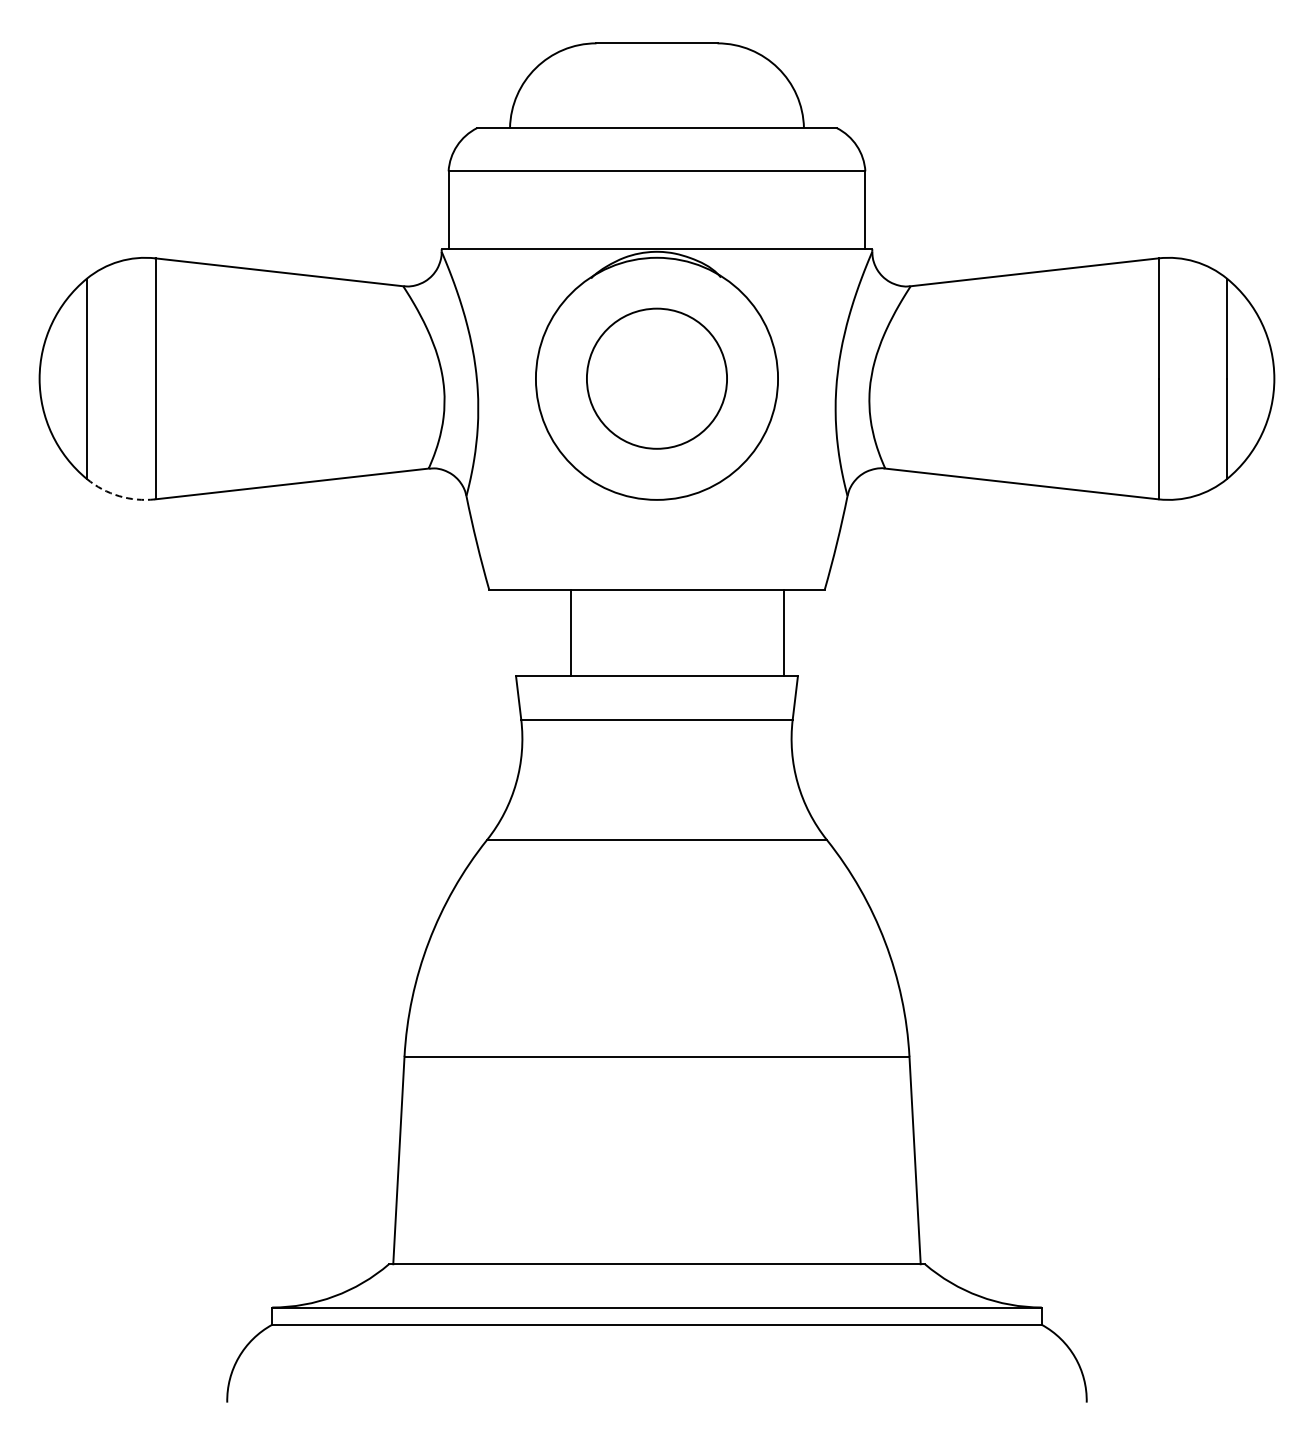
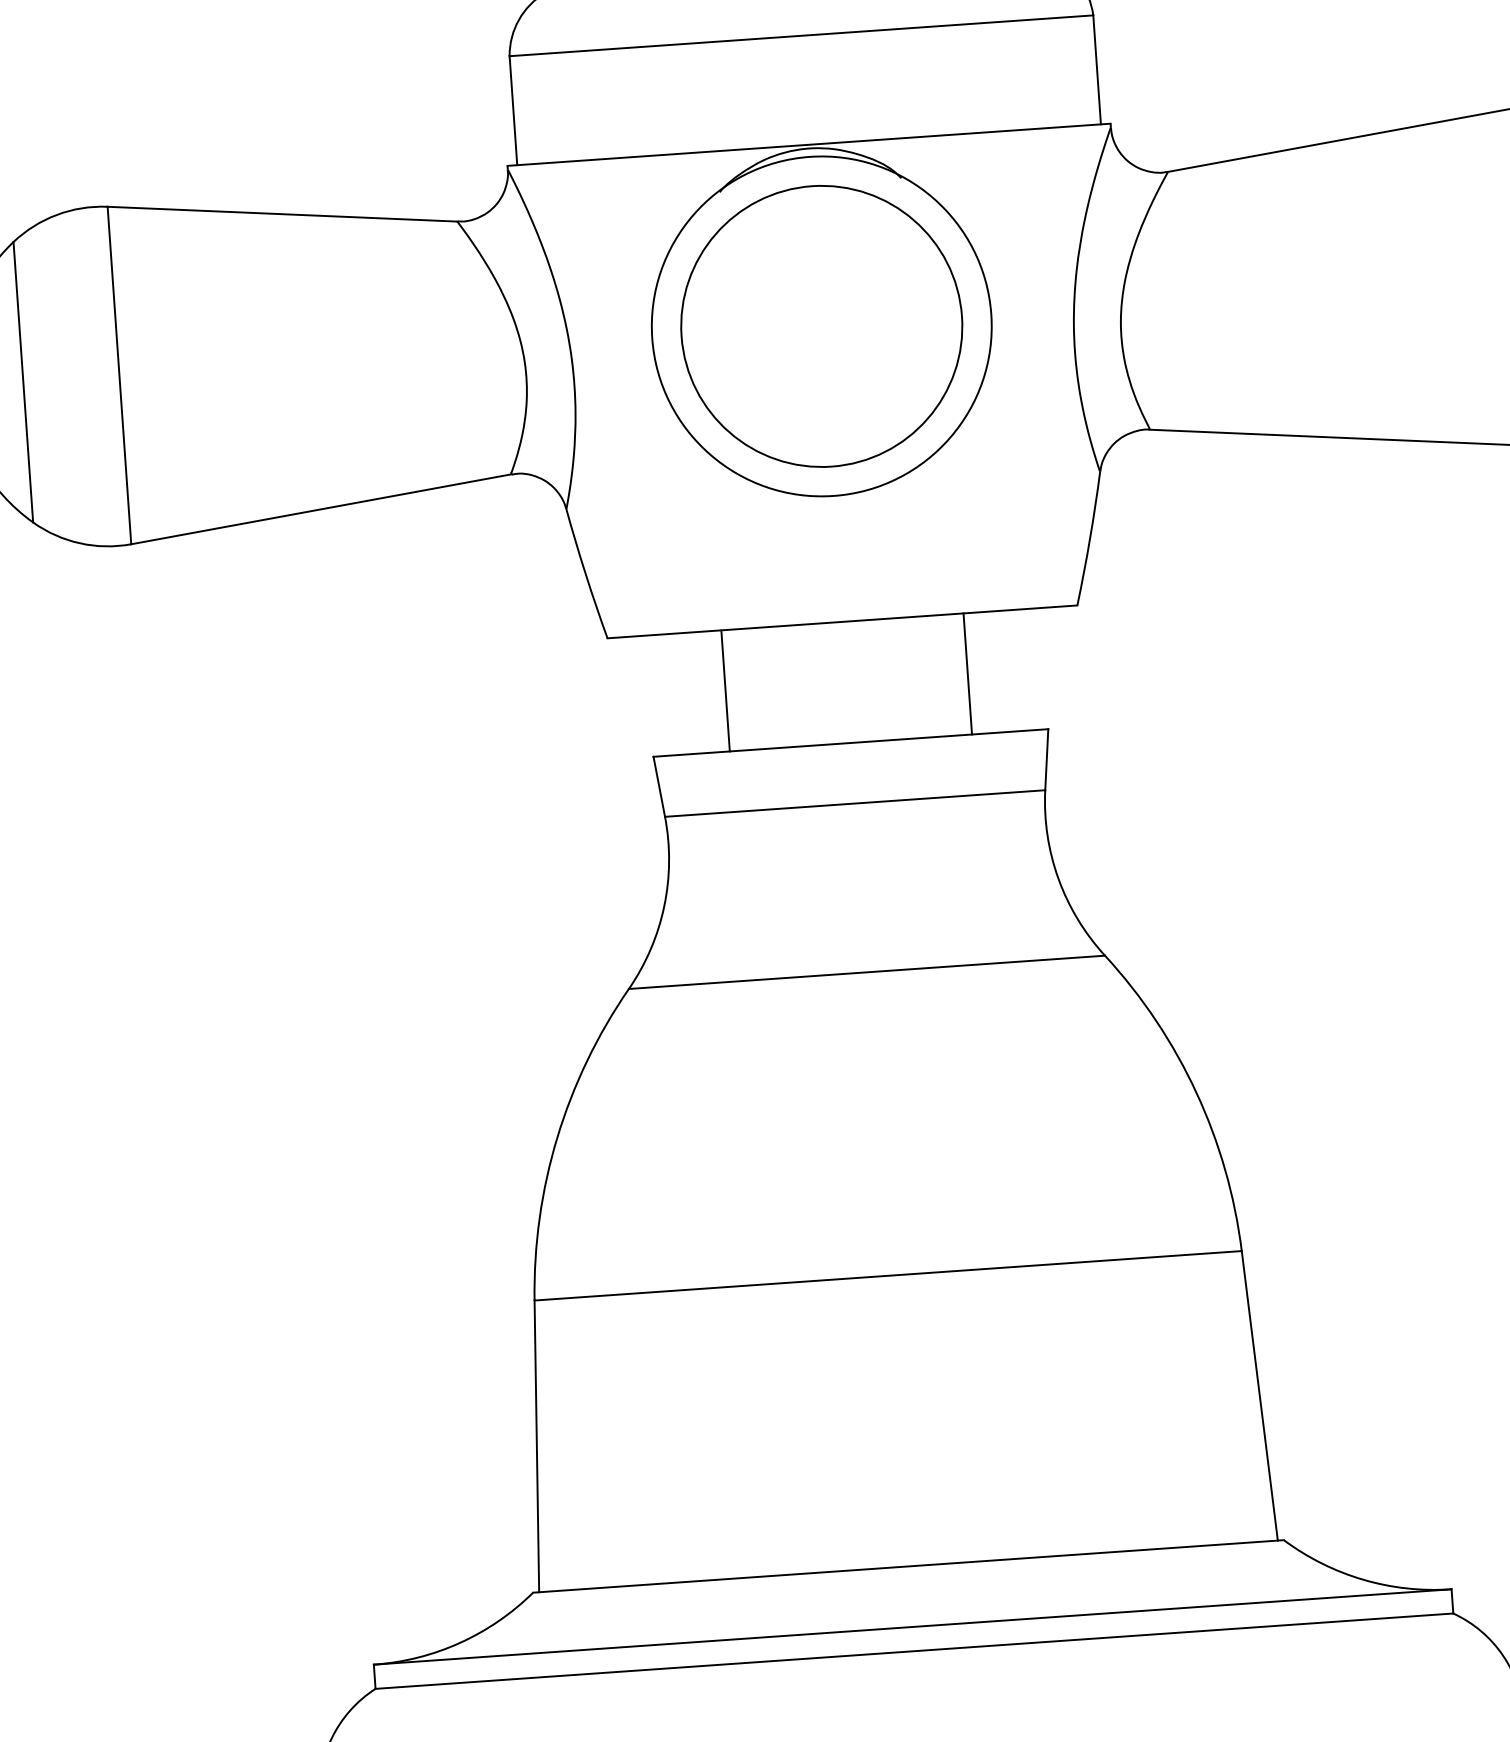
circle: (656, 378) -> (821, 325), size x1.43
arc: (119, 496) -> (80, 543), dashed -> solid
line: (784, 632) -> (967, 673), moved

